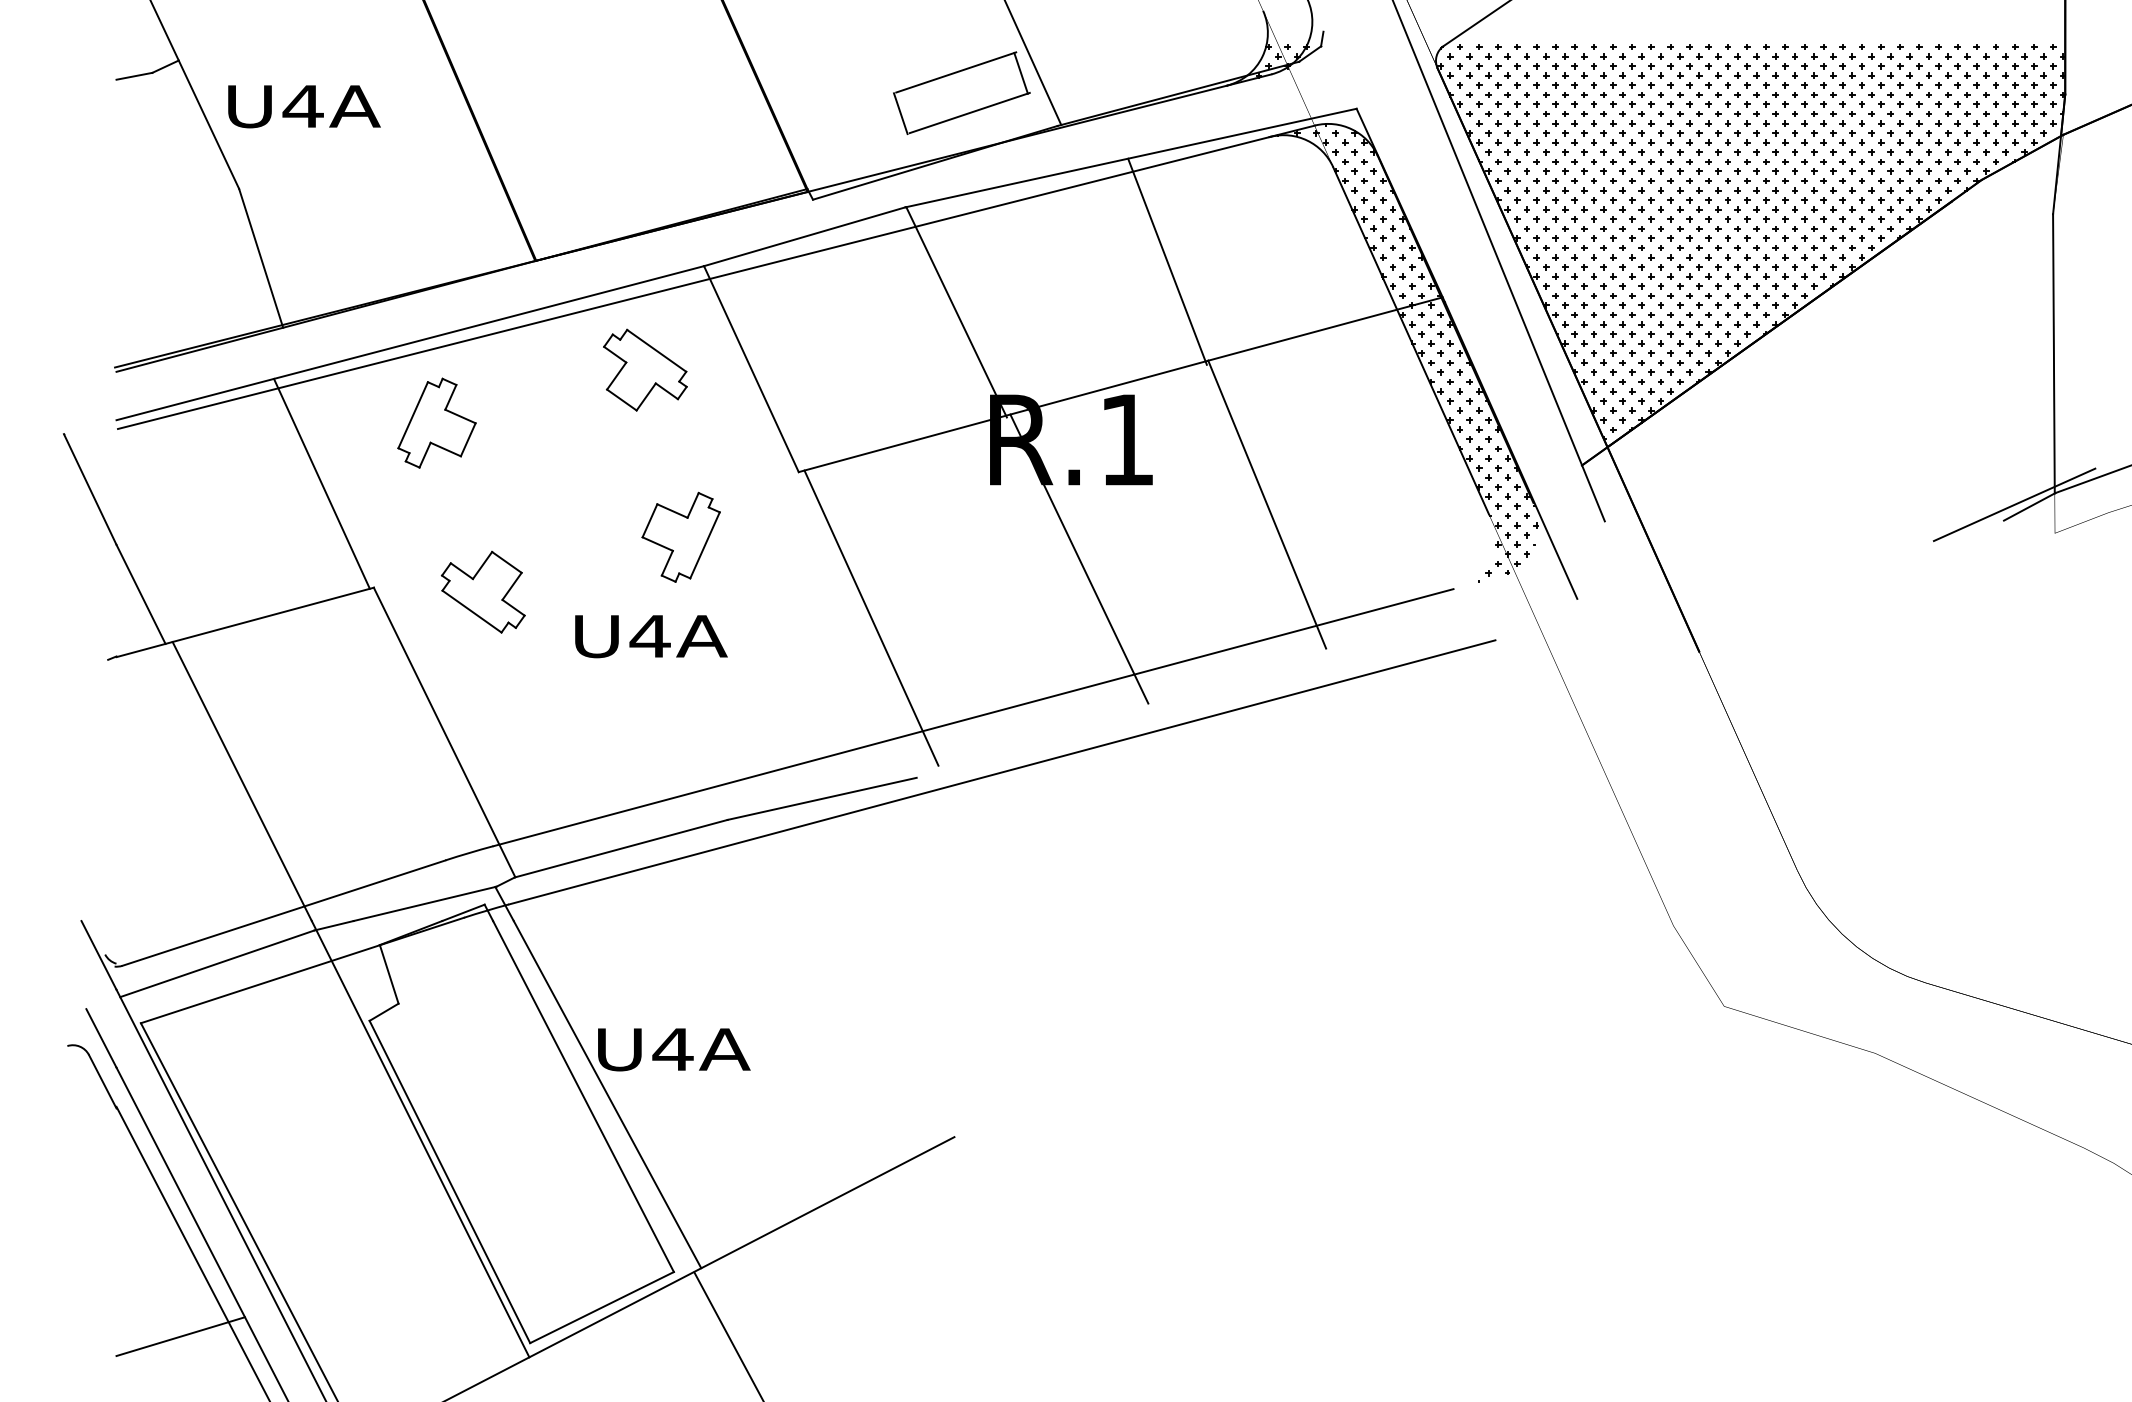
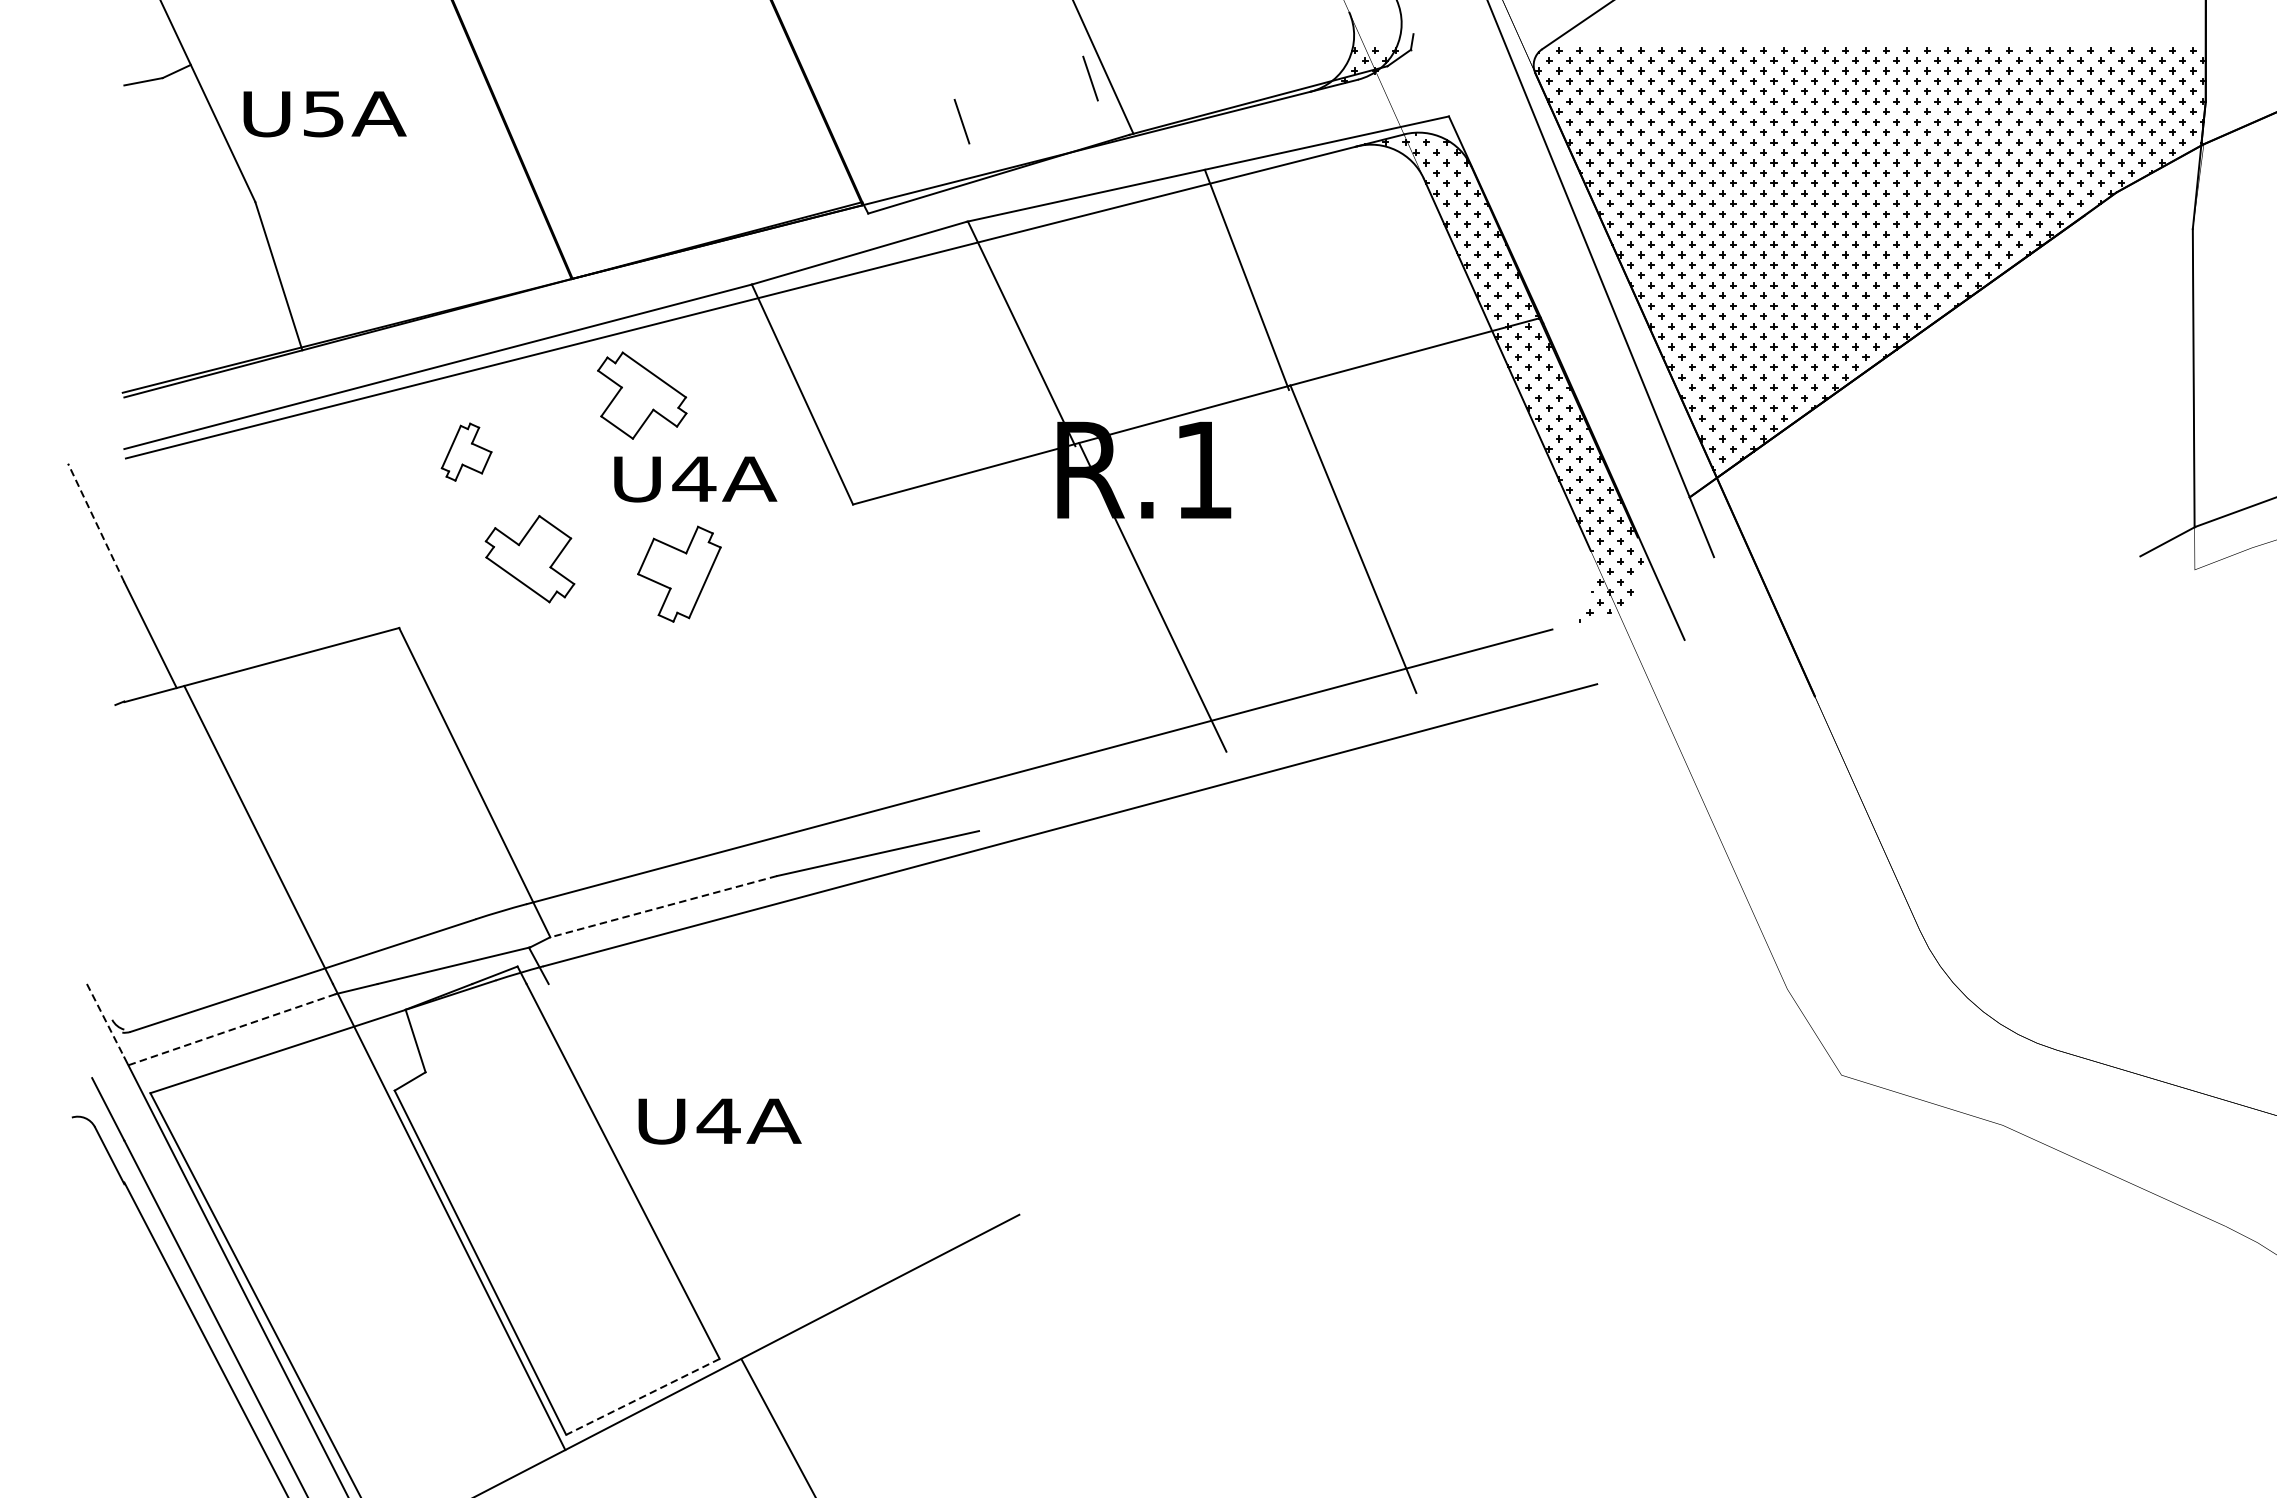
line: (956, 72) -> (1021, 77), removed
text: (302, 106) -> (323, 114), U4A -> U5A
line: (969, 112) -> (1035, 120), removed
part: (645, 369) -> (642, 394), moved
part: (436, 422) -> (466, 451), size x0.6
line: (321, 483) -> (343, 516), removed
line: (90, 489) -> (96, 523), solid -> dashed
line: (2014, 504) -> (2151, 539), removed
part: (680, 536) -> (678, 573), moved
part: (483, 591) -> (530, 558), moved
line: (871, 617) -> (930, 659), removed
text: (651, 636) -> (695, 479), moved
line: (620, 848) -> (662, 906), solid -> dashed
line: (99, 955) -> (106, 1020), solid -> dashed
line: (217, 963) -> (232, 1029), solid -> dashed
line: (607, 1094) -> (648, 1169), removed
line: (601, 1307) -> (642, 1396), solid -> dashed
line: (180, 1336) -> (192, 1427), removed

